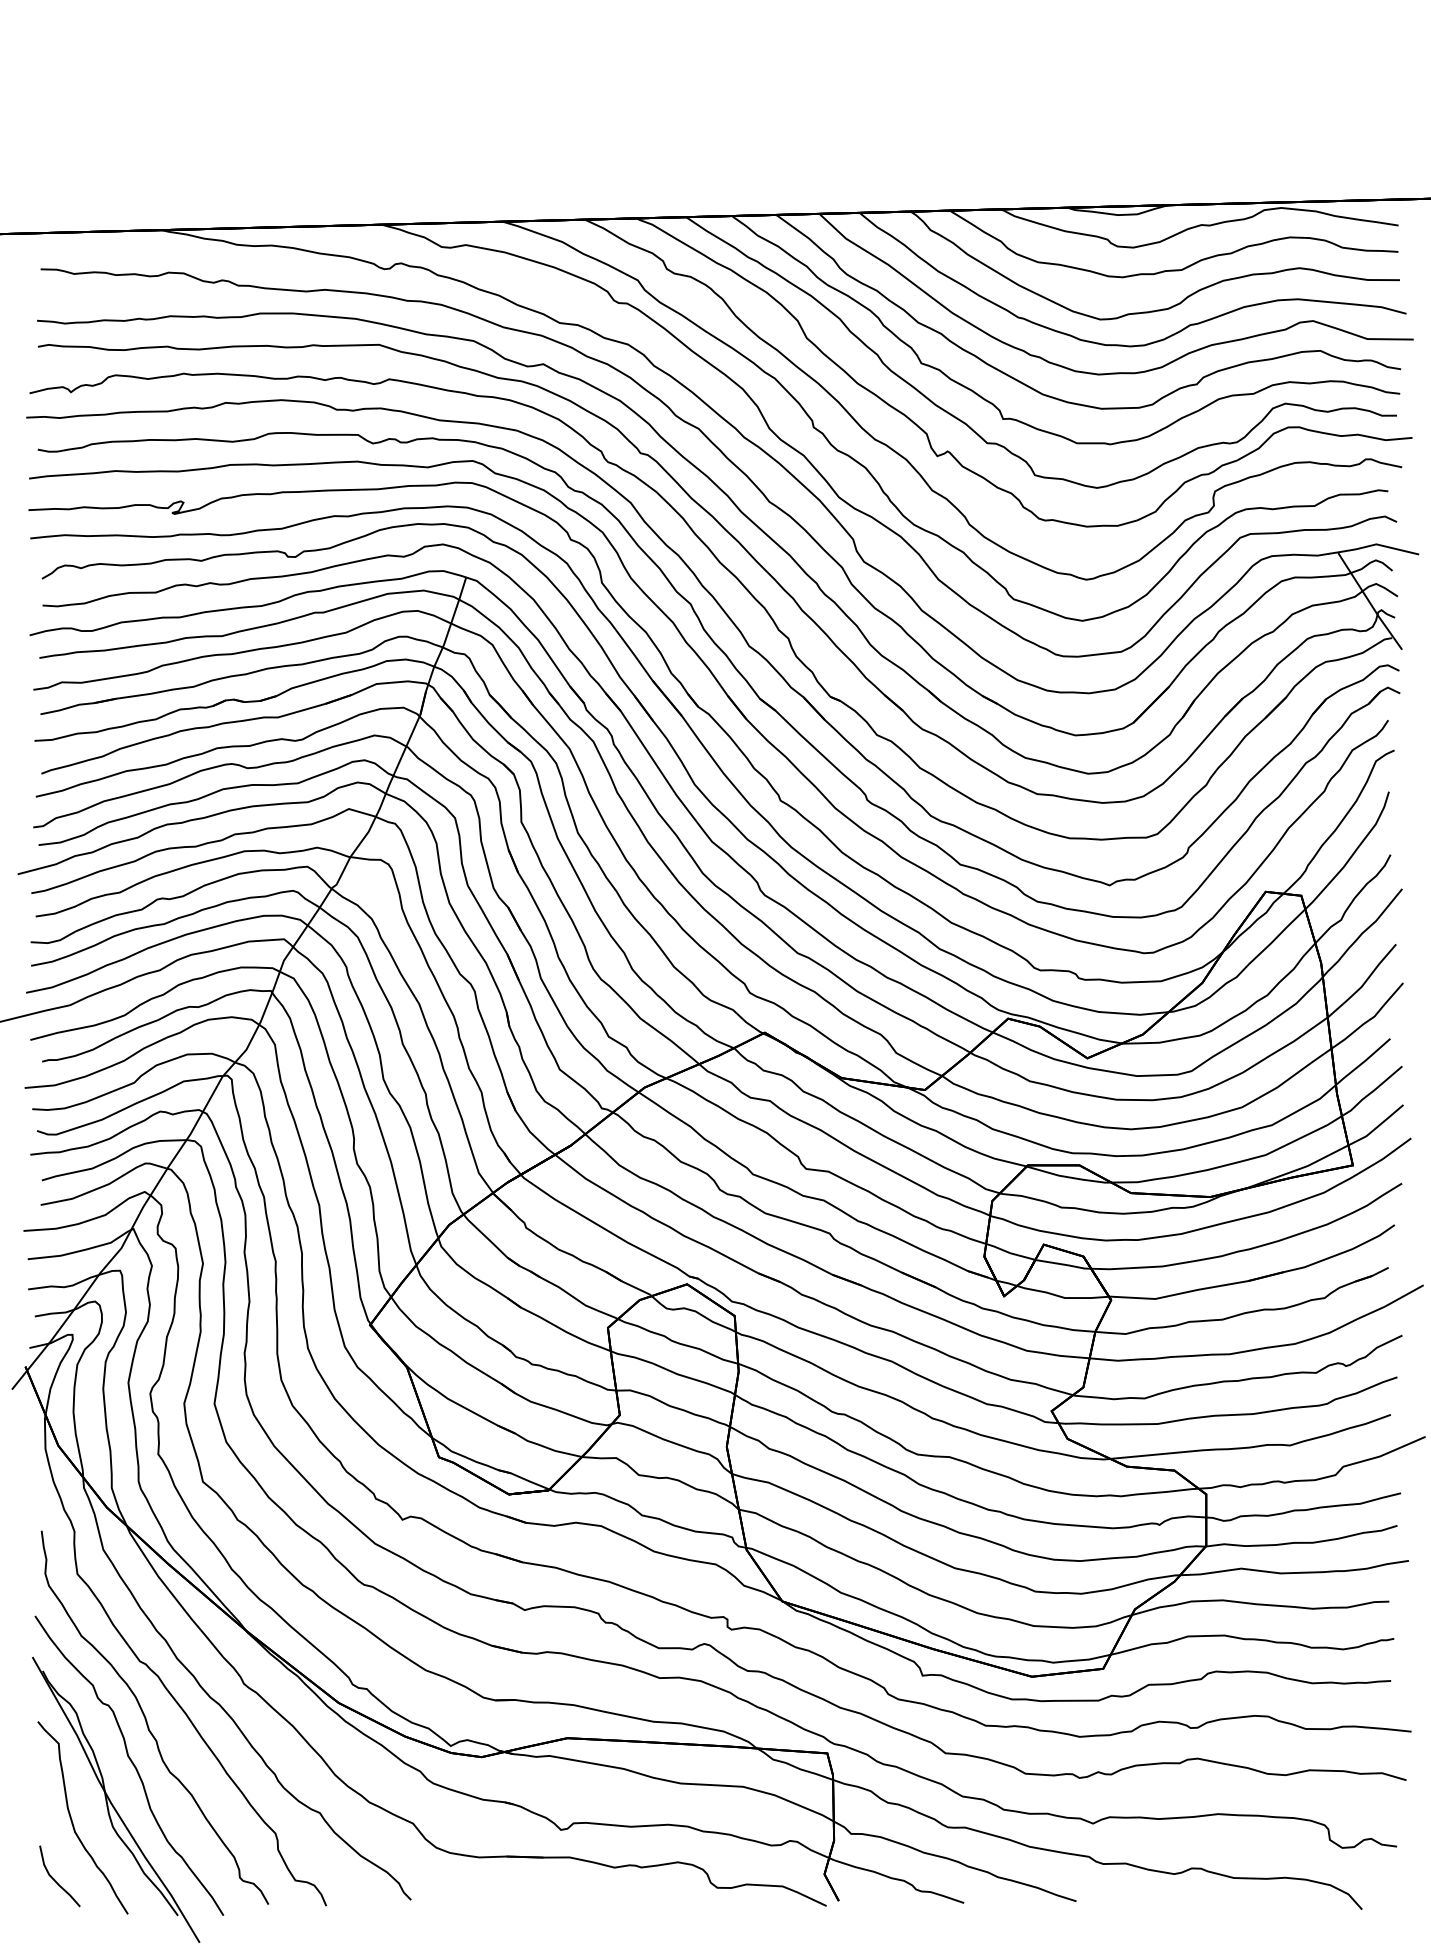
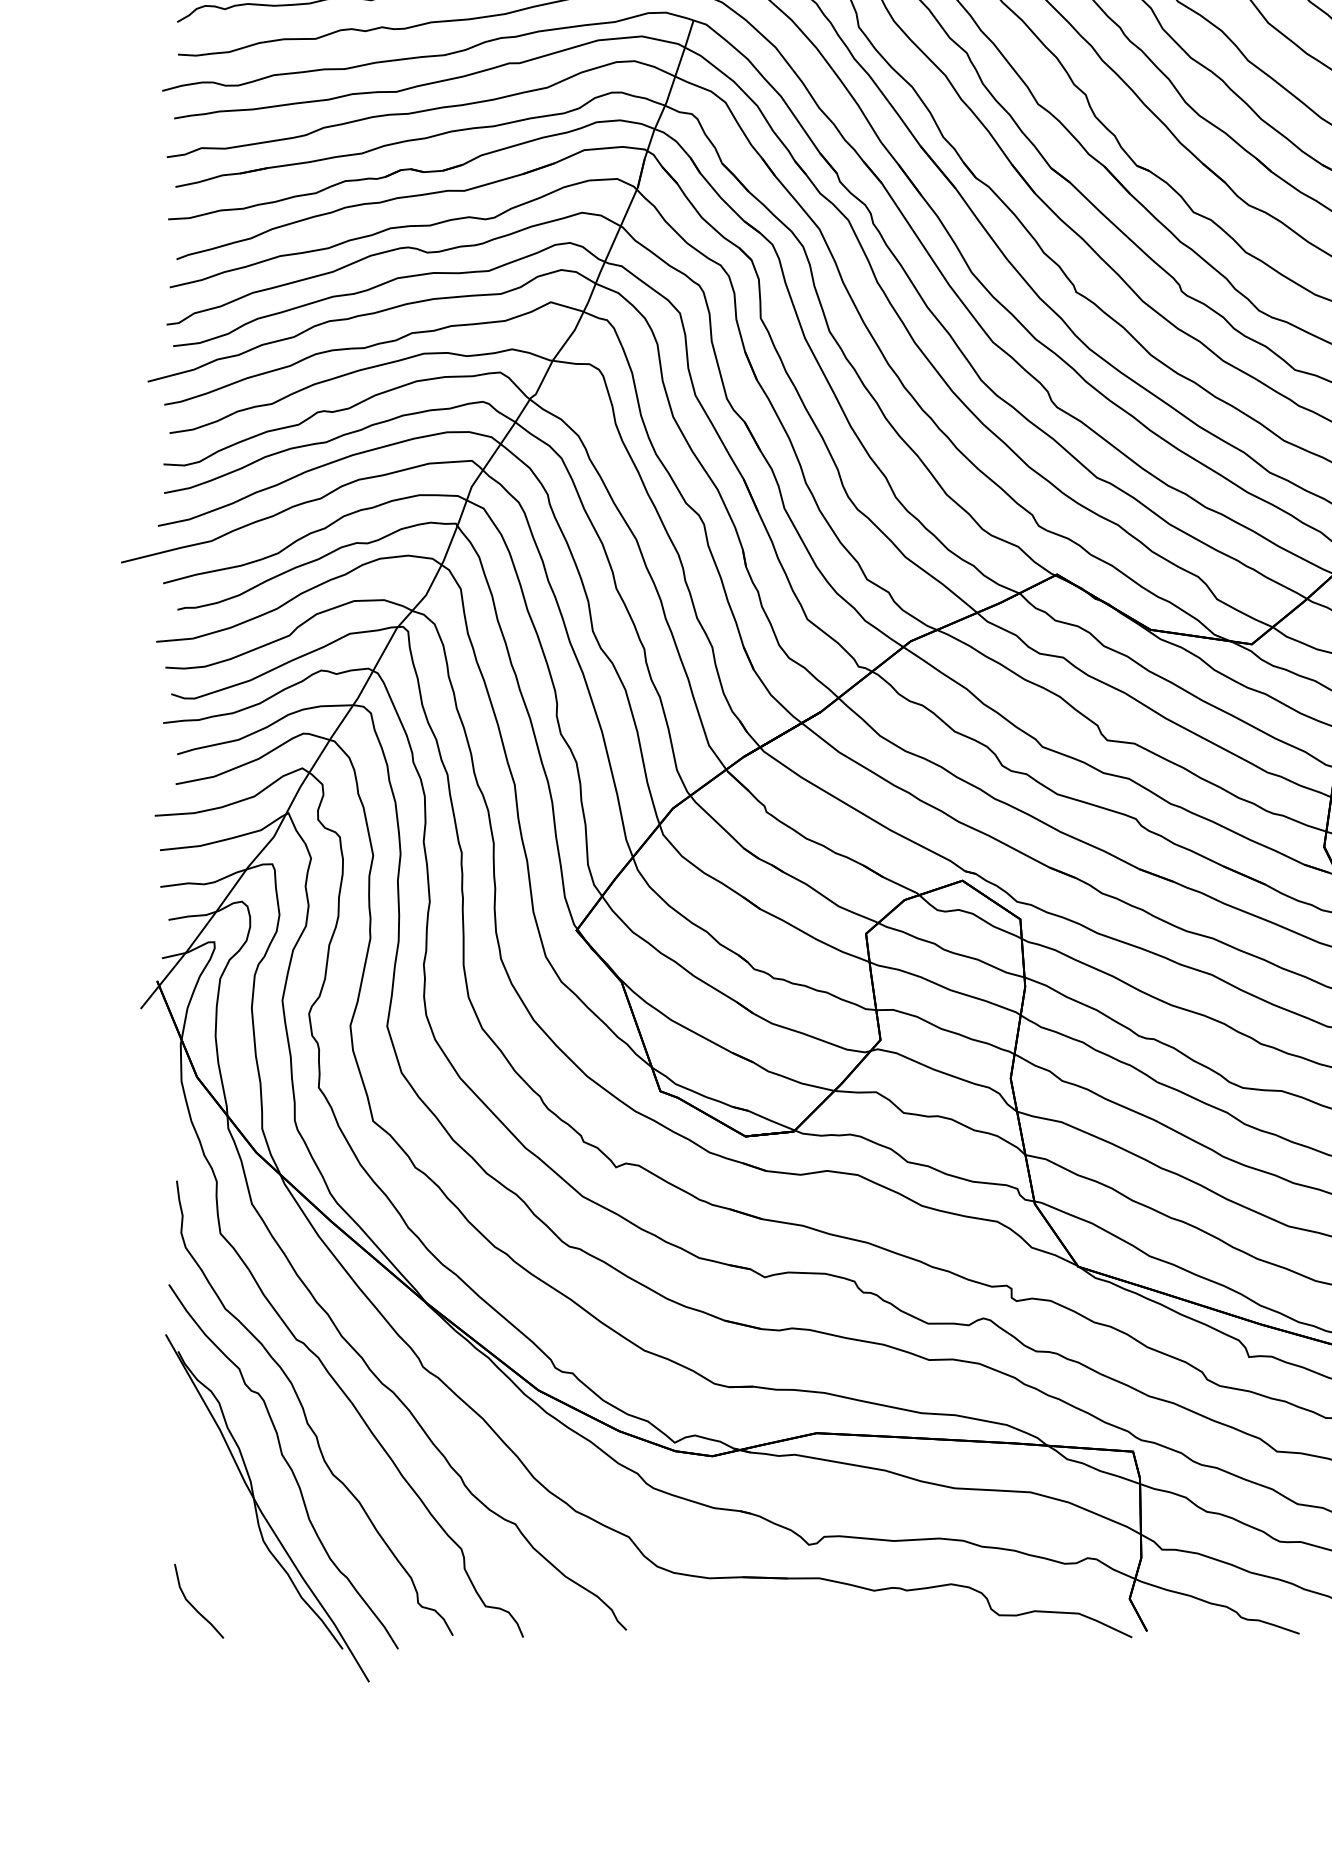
curve: (72, 1819) -> (214, 1532), removed

